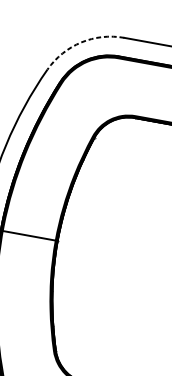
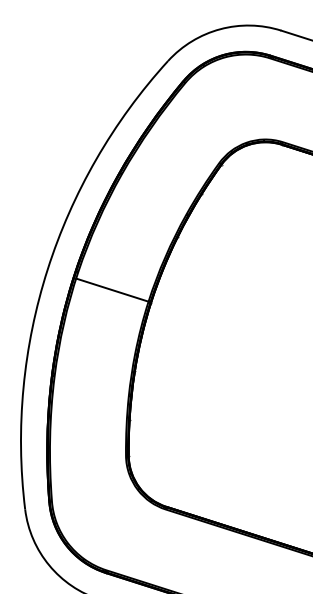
arc: (81, 42) -> (220, 29), dashed -> solid

